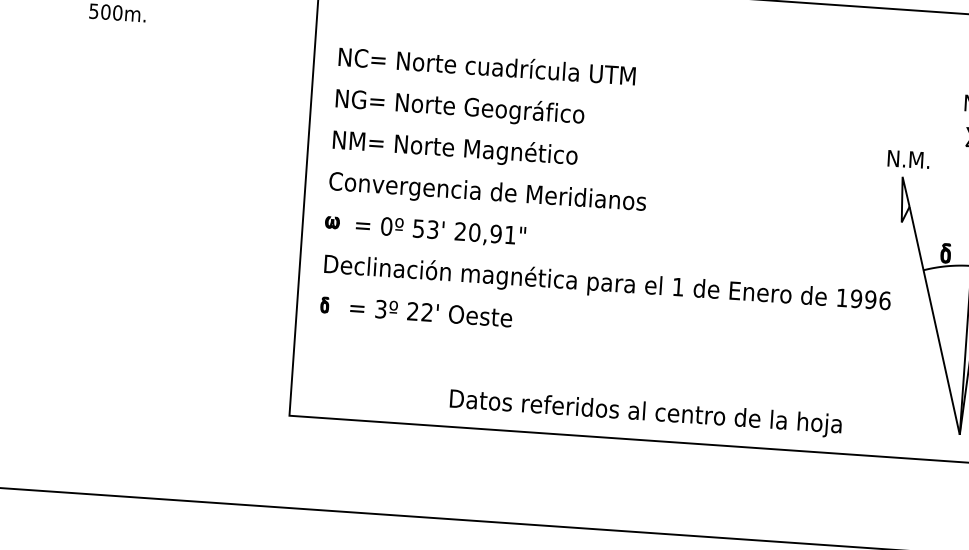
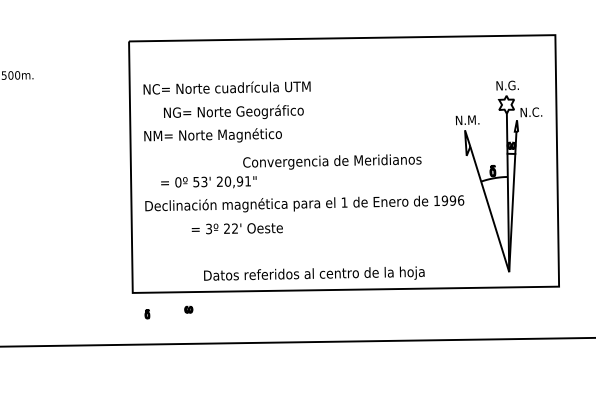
text: (459, 106) -> (233, 111), moved
text: (488, 192) -> (332, 161), moved
part: (332, 222) -> (188, 309), moved
part: (325, 305) -> (147, 314), moved
text: (429, 312) -> (236, 228), moved
text: (646, 410) -> (314, 273), moved

